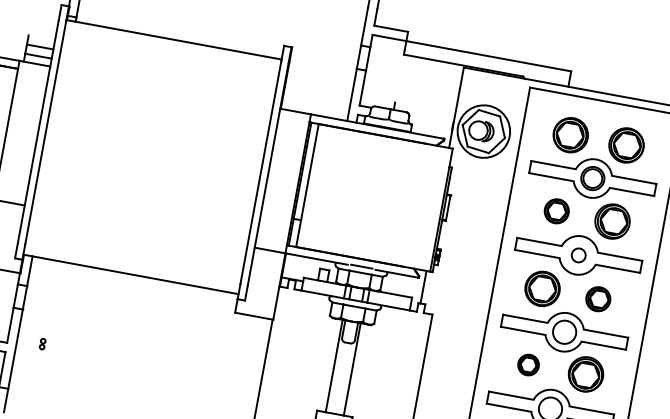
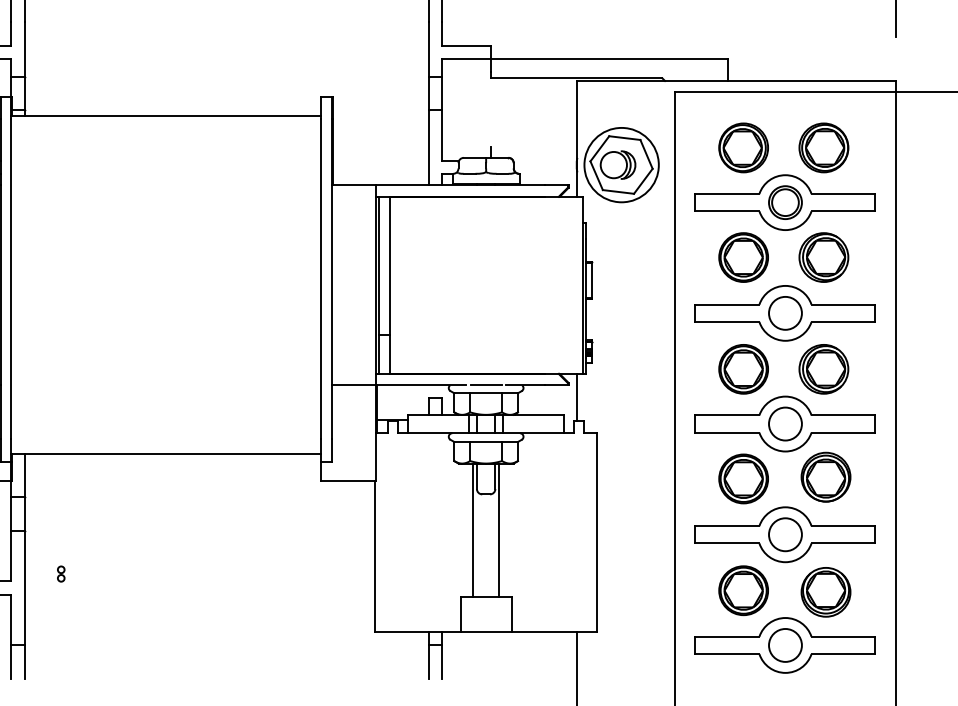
part: (556, 211) -> (743, 257), size x1.43
circle: (578, 254) -> (785, 312), size x1.67
part: (597, 299) -> (823, 369), size x1.43
part: (528, 364) -> (743, 478), size x1.67

